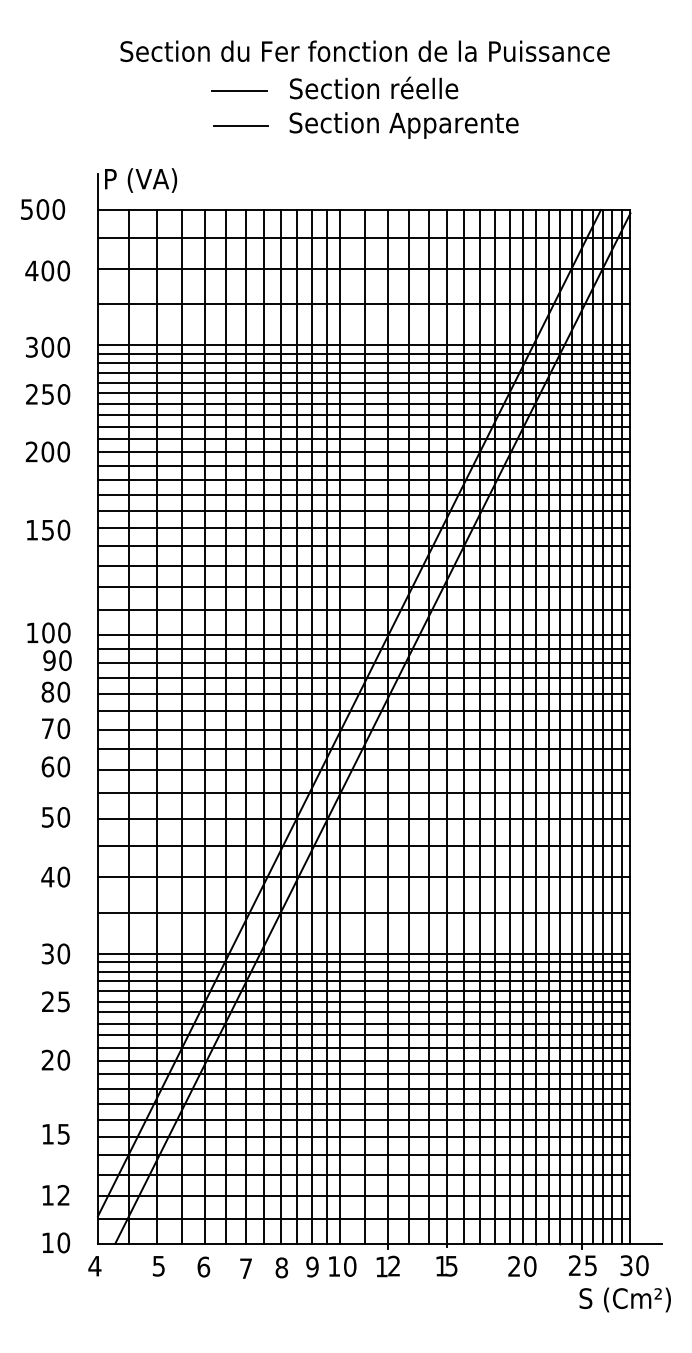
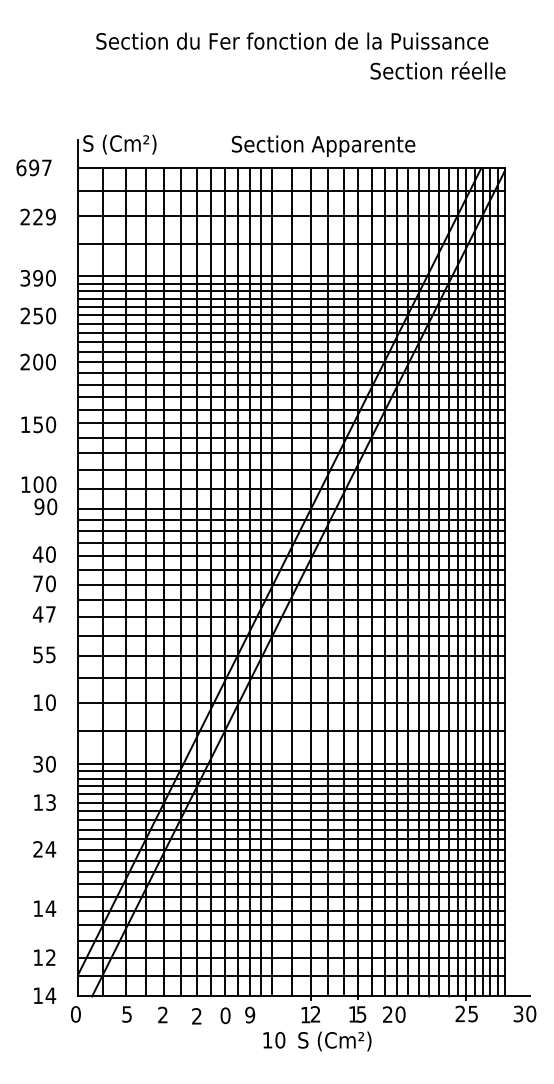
text: (374, 87) -> (438, 70), moved
line: (239, 90) -> (191, 72), removed
line: (240, 125) -> (192, 100), removed
text: (403, 125) -> (323, 146), moved
text: (149, 180) -> (119, 144), P (VA) -> S (Cm²)
text: (42, 209) -> (33, 167), 500 -> 697
text: (47, 270) -> (37, 216), 400 -> 229
text: (47, 347) -> (37, 278), 300 -> 390
text: (49, 646) -> (39, 495), moved
text: (47, 691) -> (37, 554), 80 -> 40
text: (55, 766) -> (44, 614), 60 -> 47
text: (63, 816) -> (50, 654), 50 -> 55
text: (47, 877) -> (37, 703), 40 -> 10
text: (55, 1001) -> (44, 802), 25 -> 13
text: (63, 1059) -> (50, 848), 20 -> 24
text: (63, 1134) -> (50, 908), 15 -> 14
text: (63, 1242) -> (50, 995), 10 -> 14
text: (94, 1265) -> (75, 1013), 4 -> 0
text: (634, 1265) -> (524, 1013), moved
text: (203, 1266) -> (162, 1014), 6 -> 2
text: (342, 1266) -> (274, 1040), moved
text: (522, 1266) -> (394, 1014), moved
text: (281, 1267) -> (225, 1015), 8 -> 0
text: (245, 1268) -> (196, 1016), 7 -> 2
text: (624, 1299) -> (334, 1041), moved

